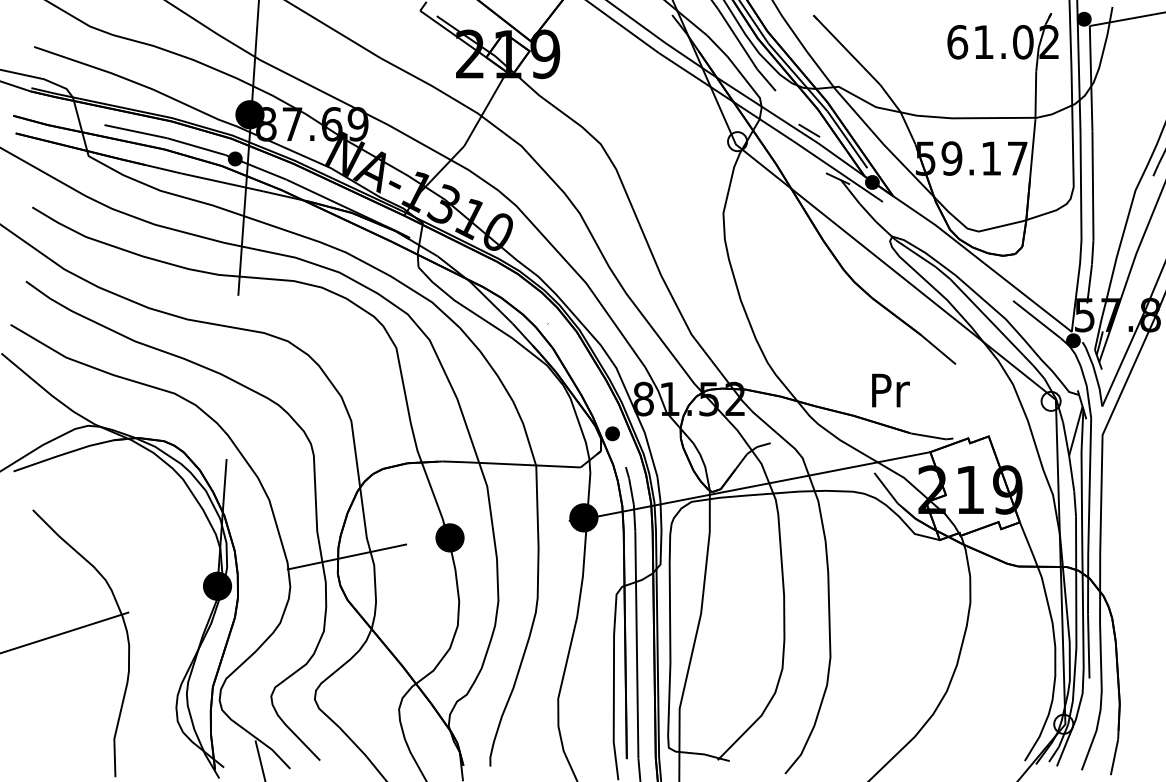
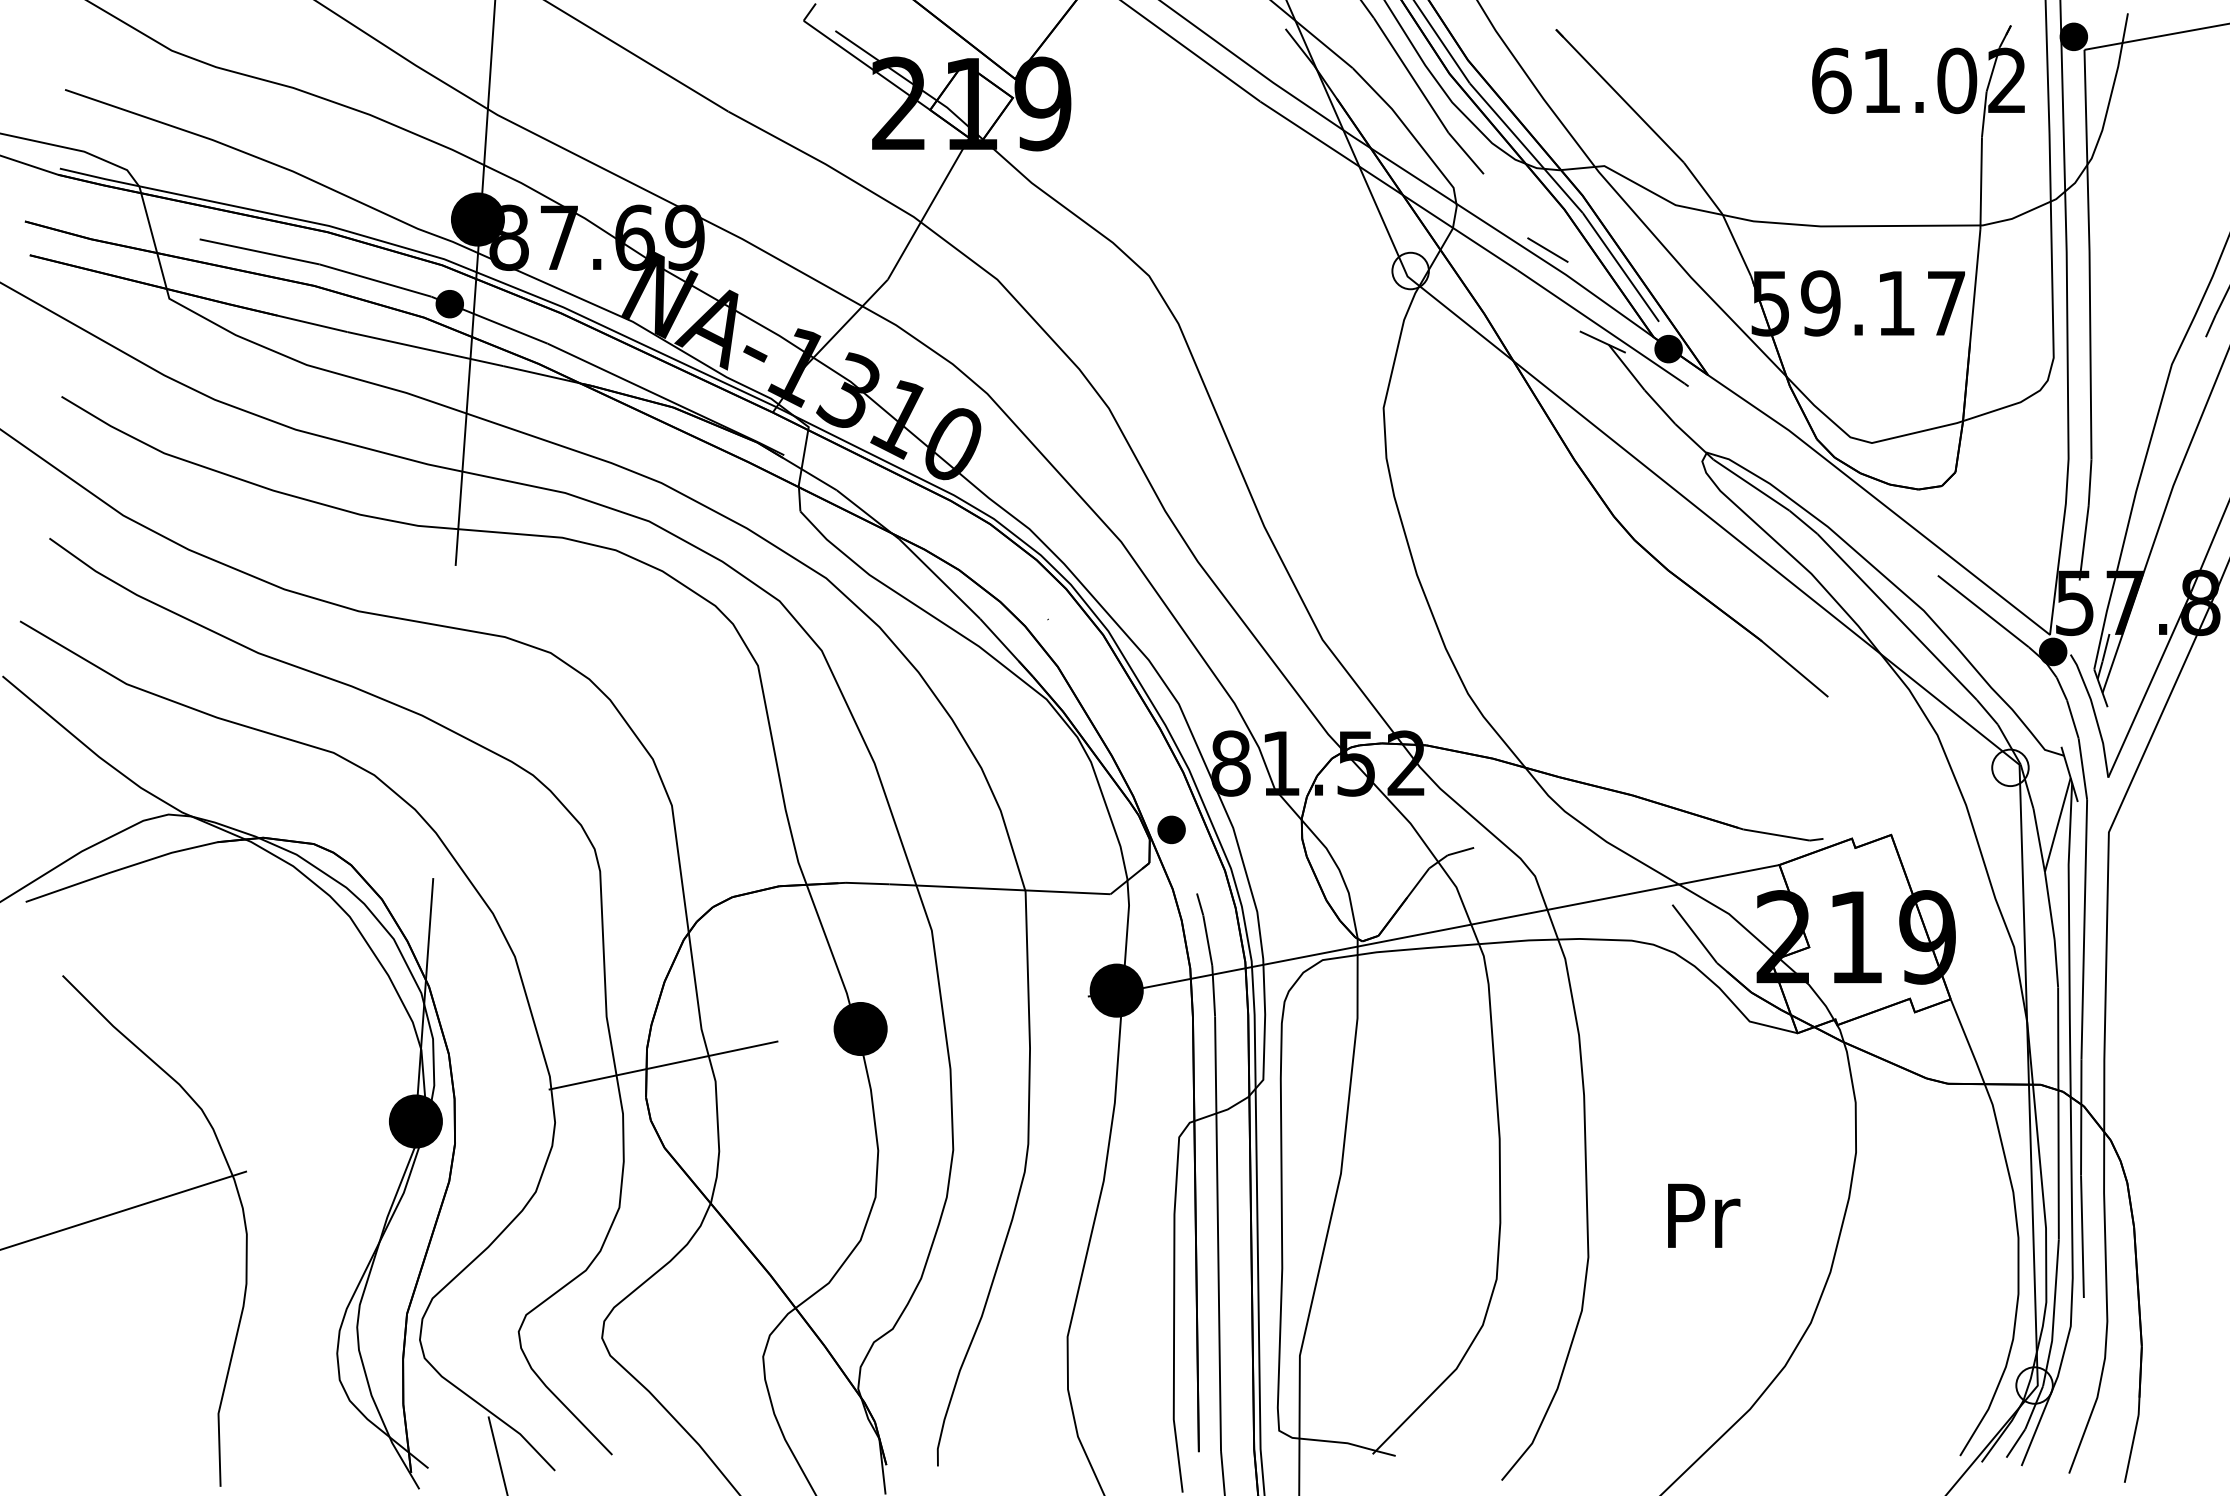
text: (890, 390) -> (1703, 1215), moved

